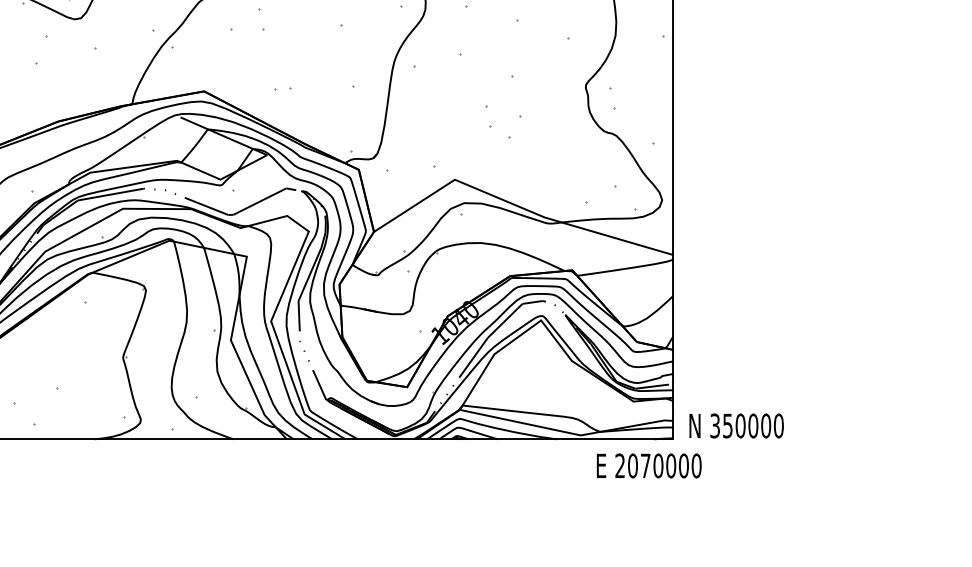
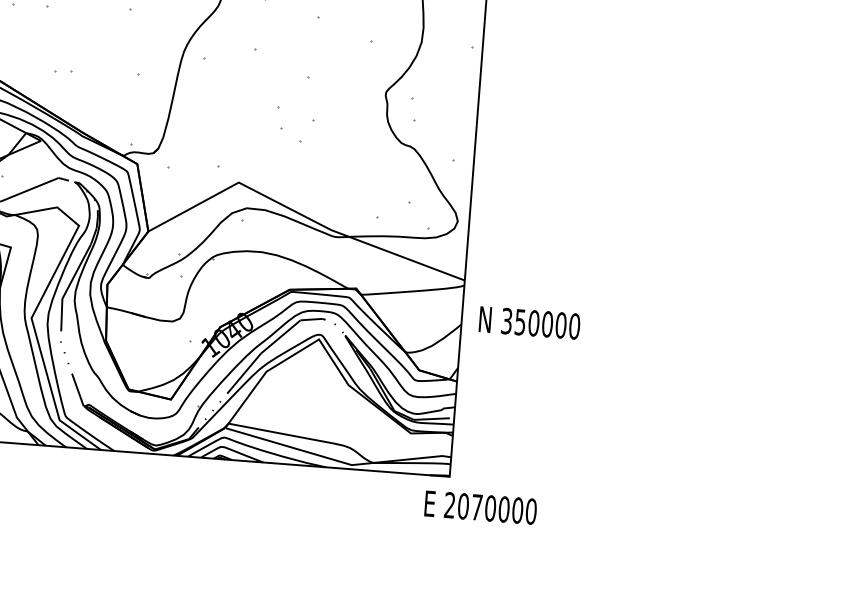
text: (736, 425) -> (529, 322), moved
text: (649, 465) -> (481, 507), moved

